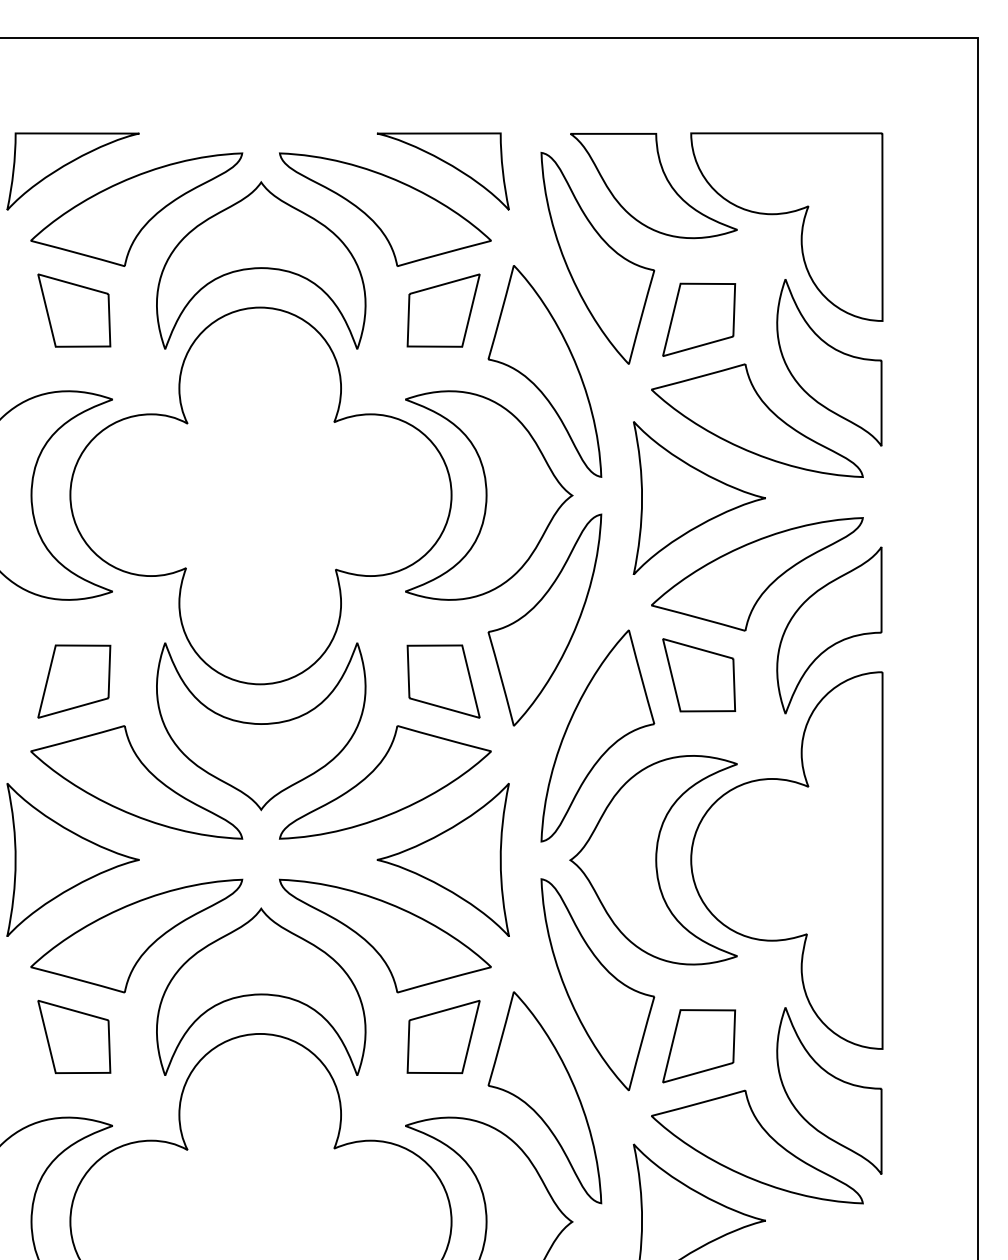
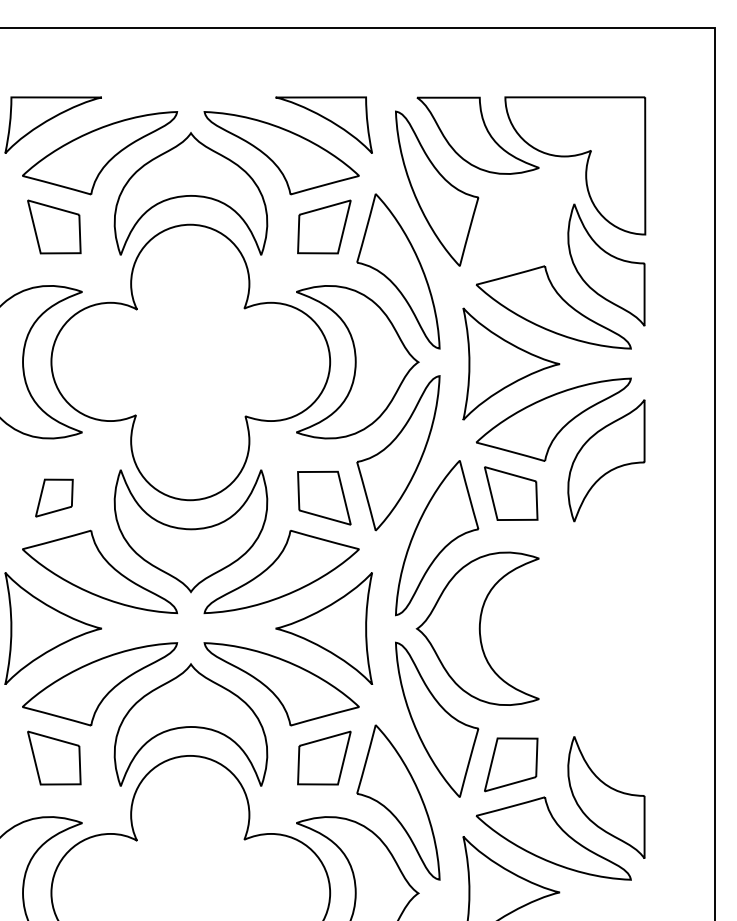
part: (699, 319) -> (511, 233), removed
part: (74, 680) -> (54, 497), size x0.7
part: (787, 859) -> (575, 628), removed

